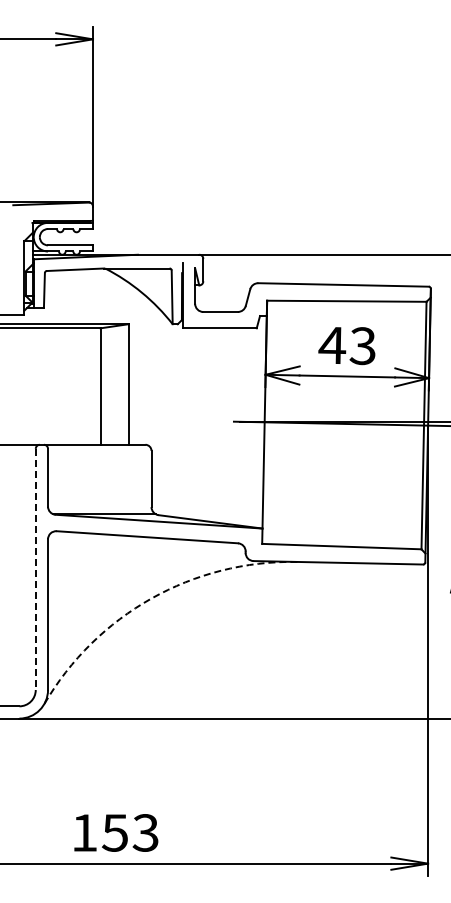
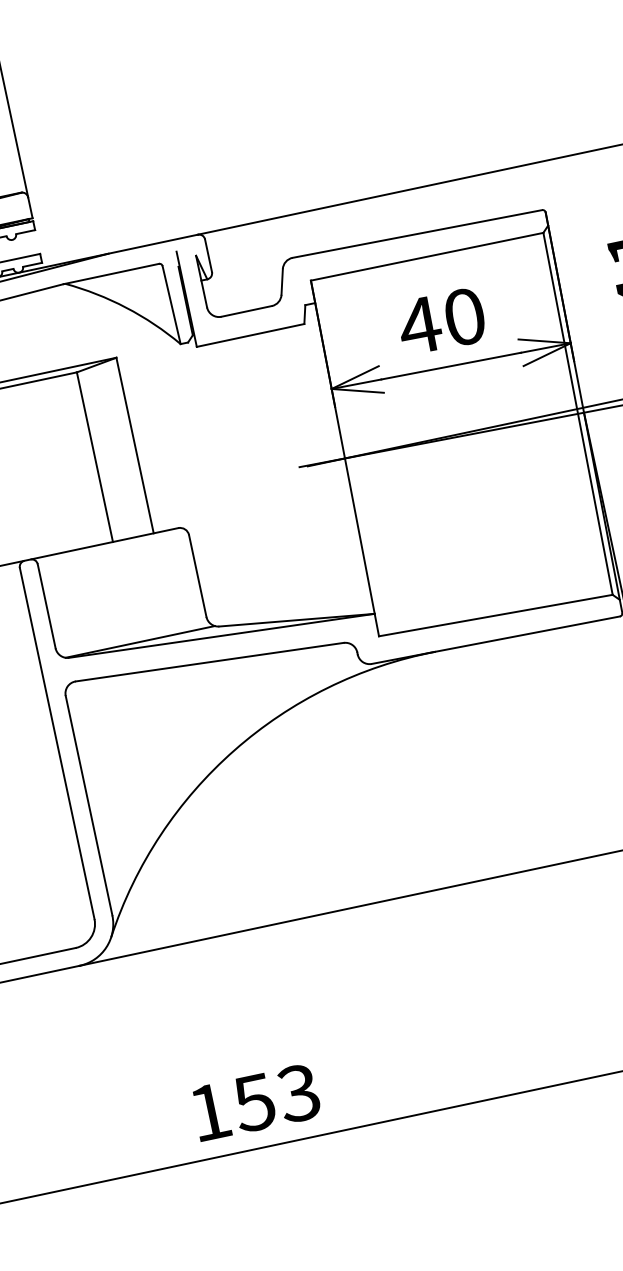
text: (362, 345) -> (463, 316), 43 -> 40
line: (35, 569) -> (56, 743), dashed -> solid
arc: (151, 598) -> (234, 750), dashed -> solid

